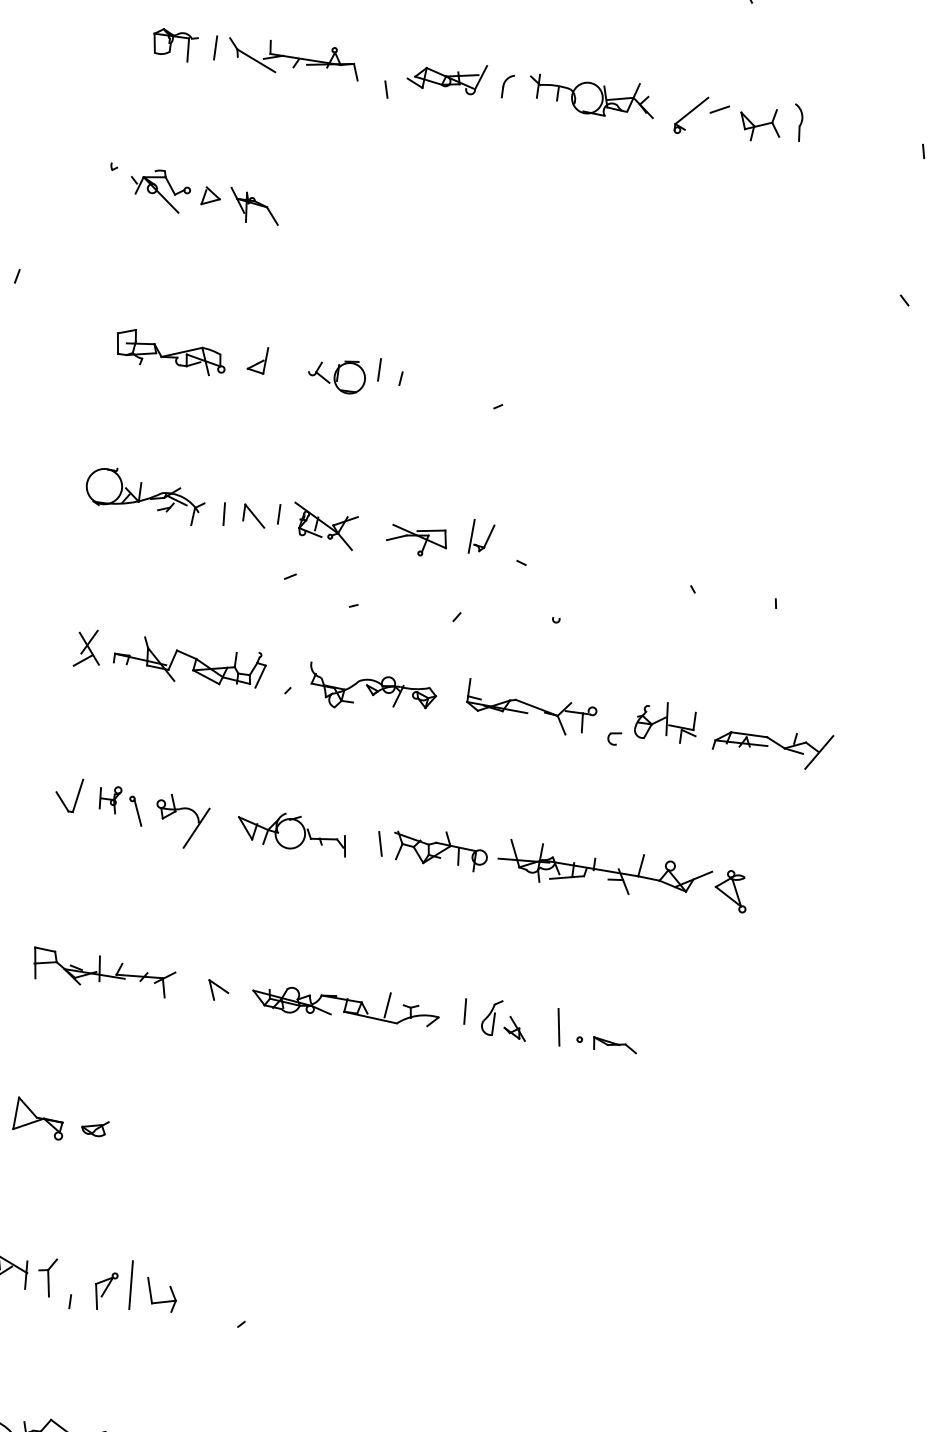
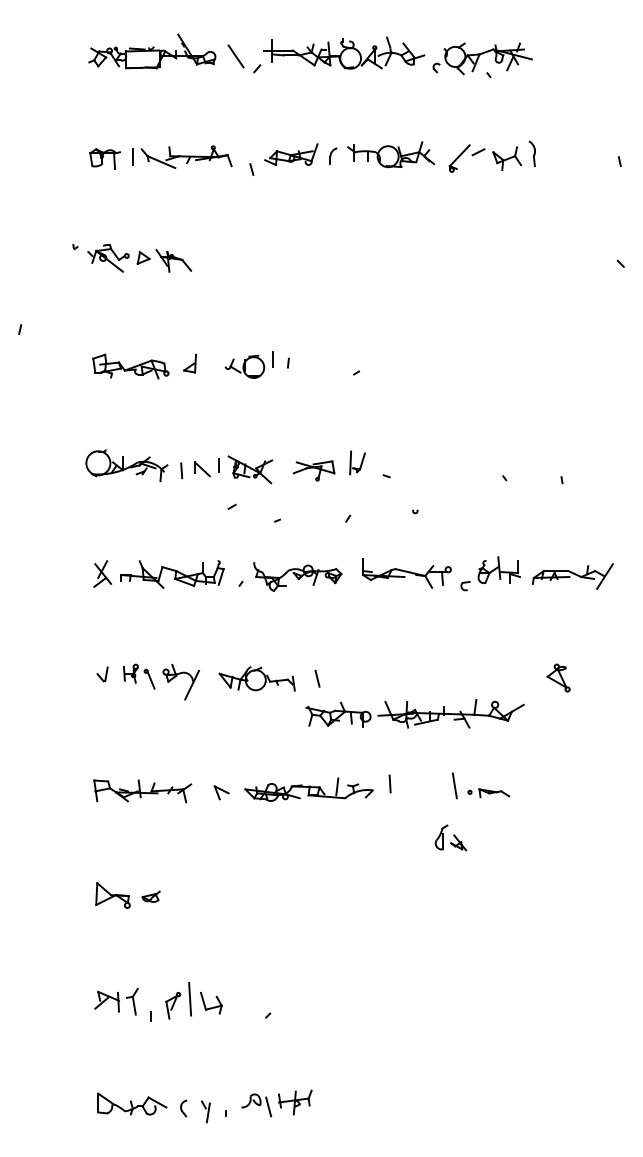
part: (68, 794) -> (102, 674), size x0.6
part: (551, 862) -> (414, 713), moved
part: (504, 1019) -> (450, 837), moved

